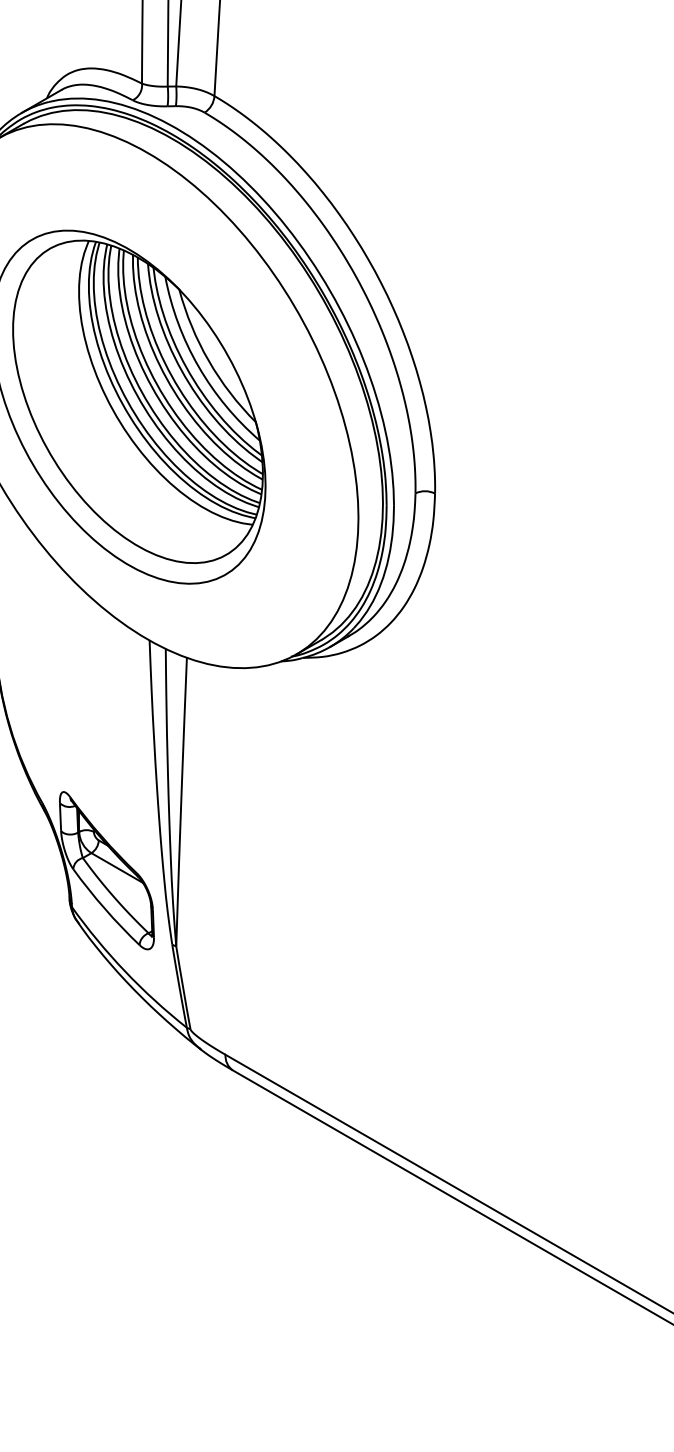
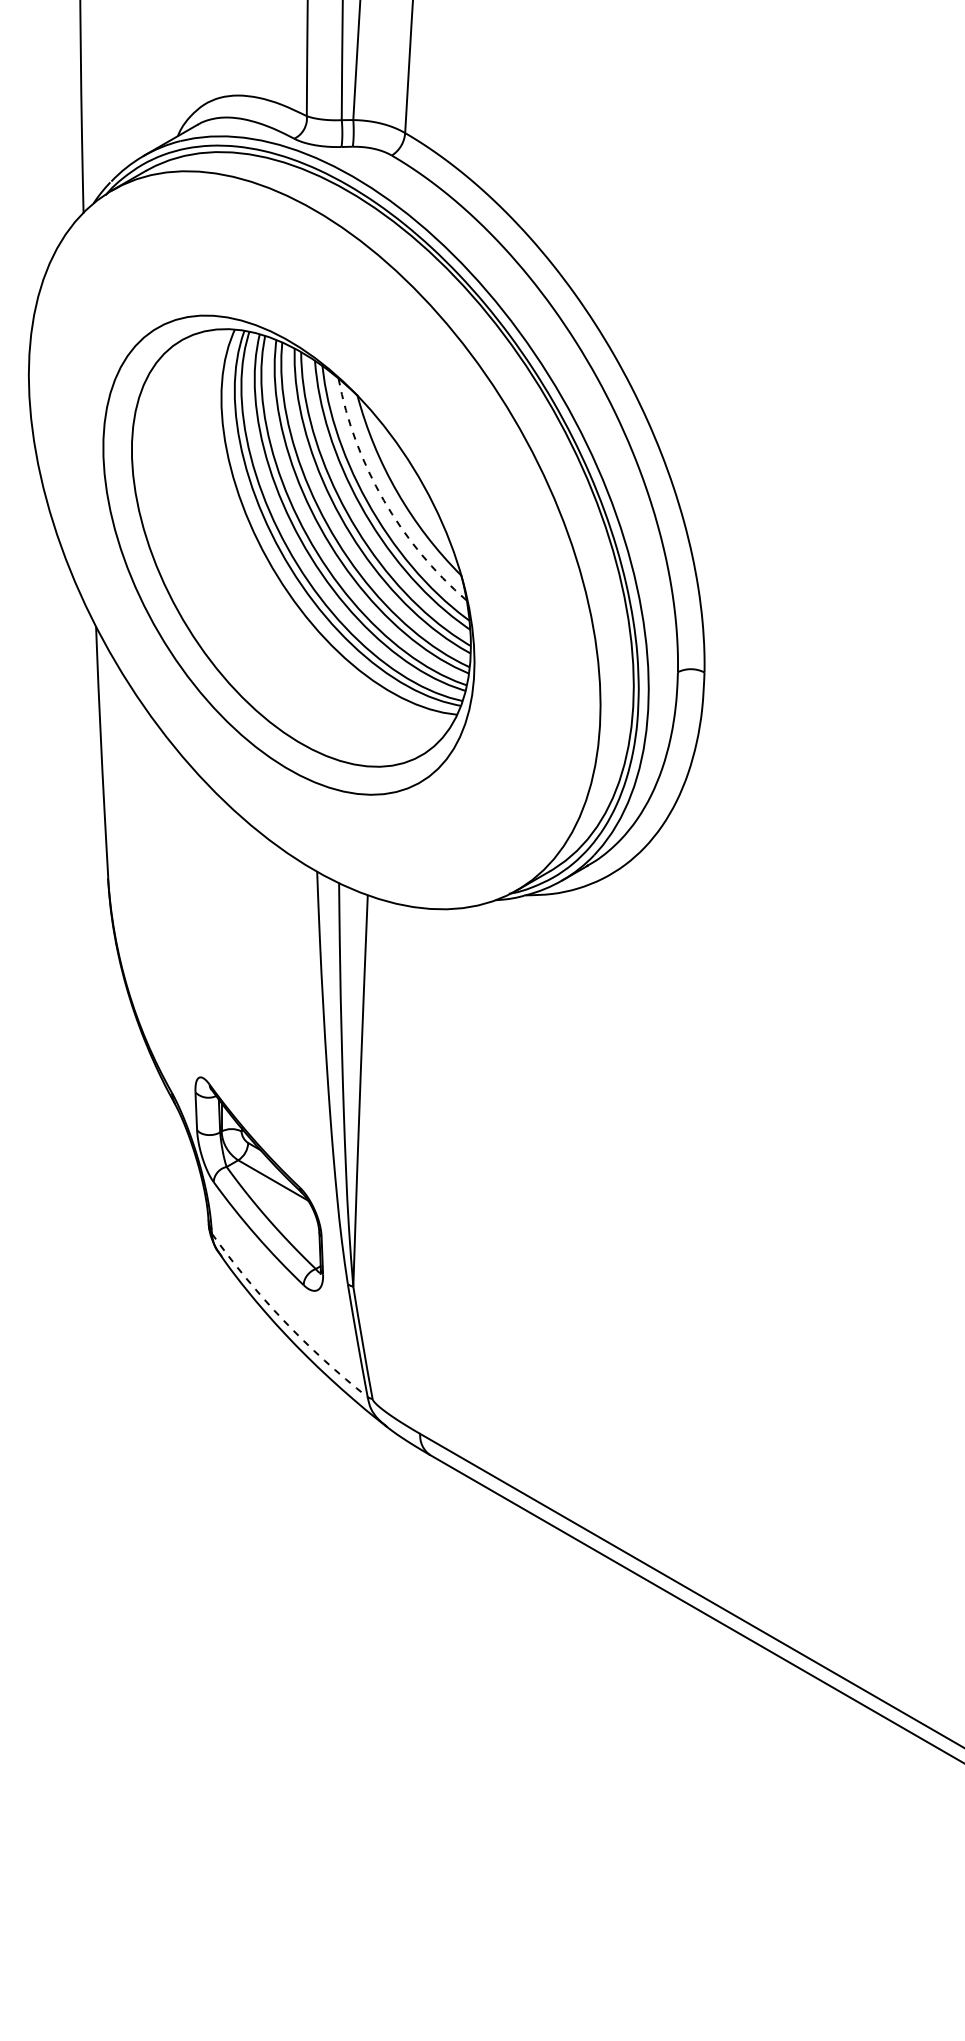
arc: (198, 366) -> (383, 500), solid -> dashed
arc: (125, 971) -> (284, 1320), solid -> dashed

